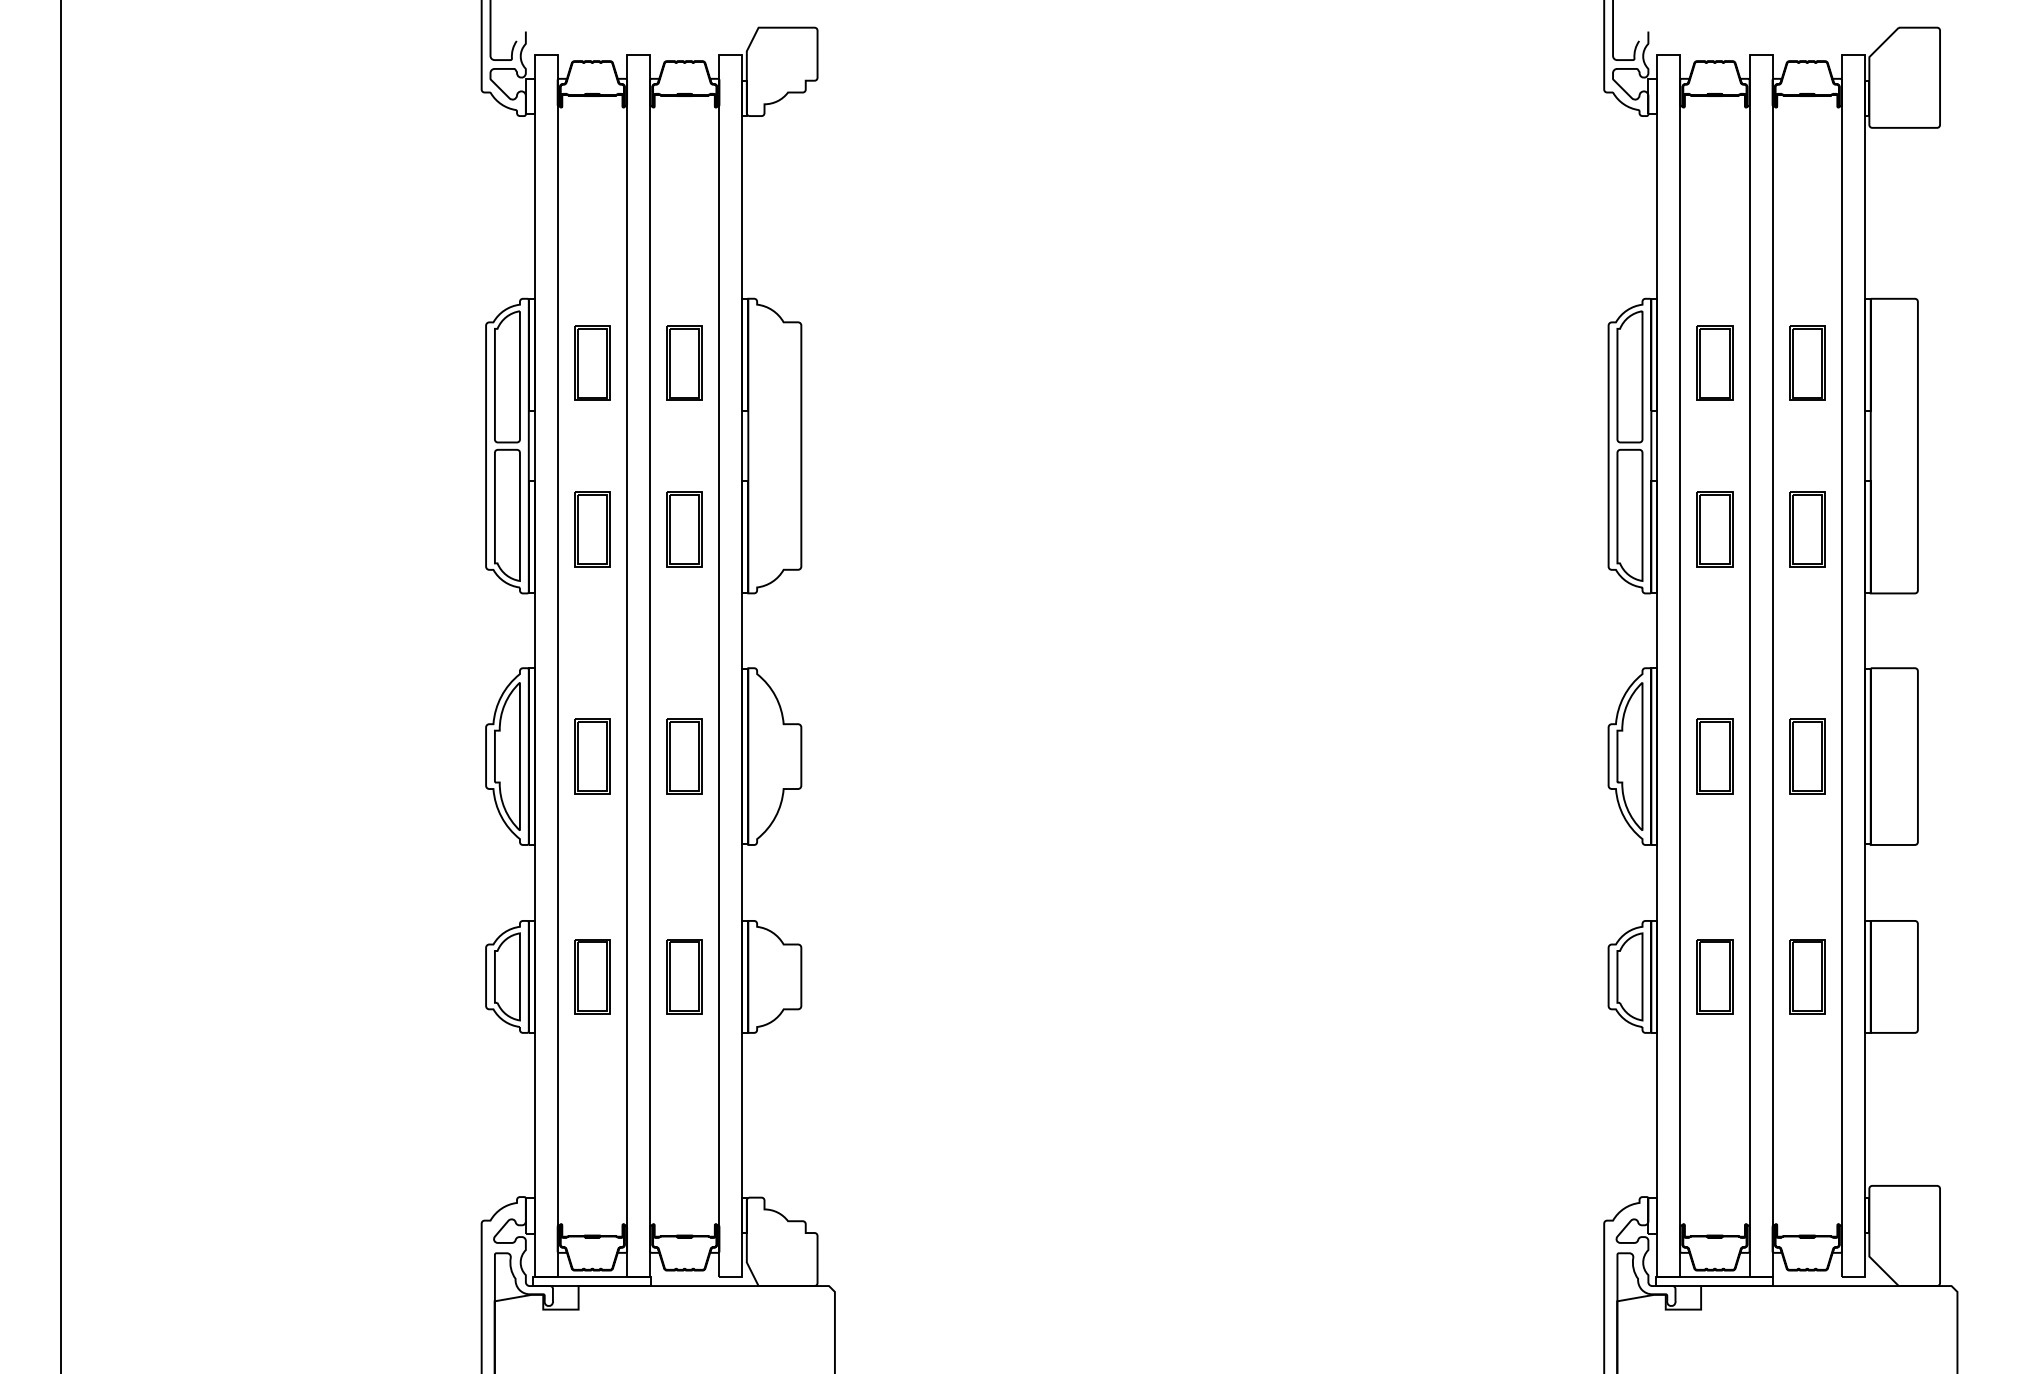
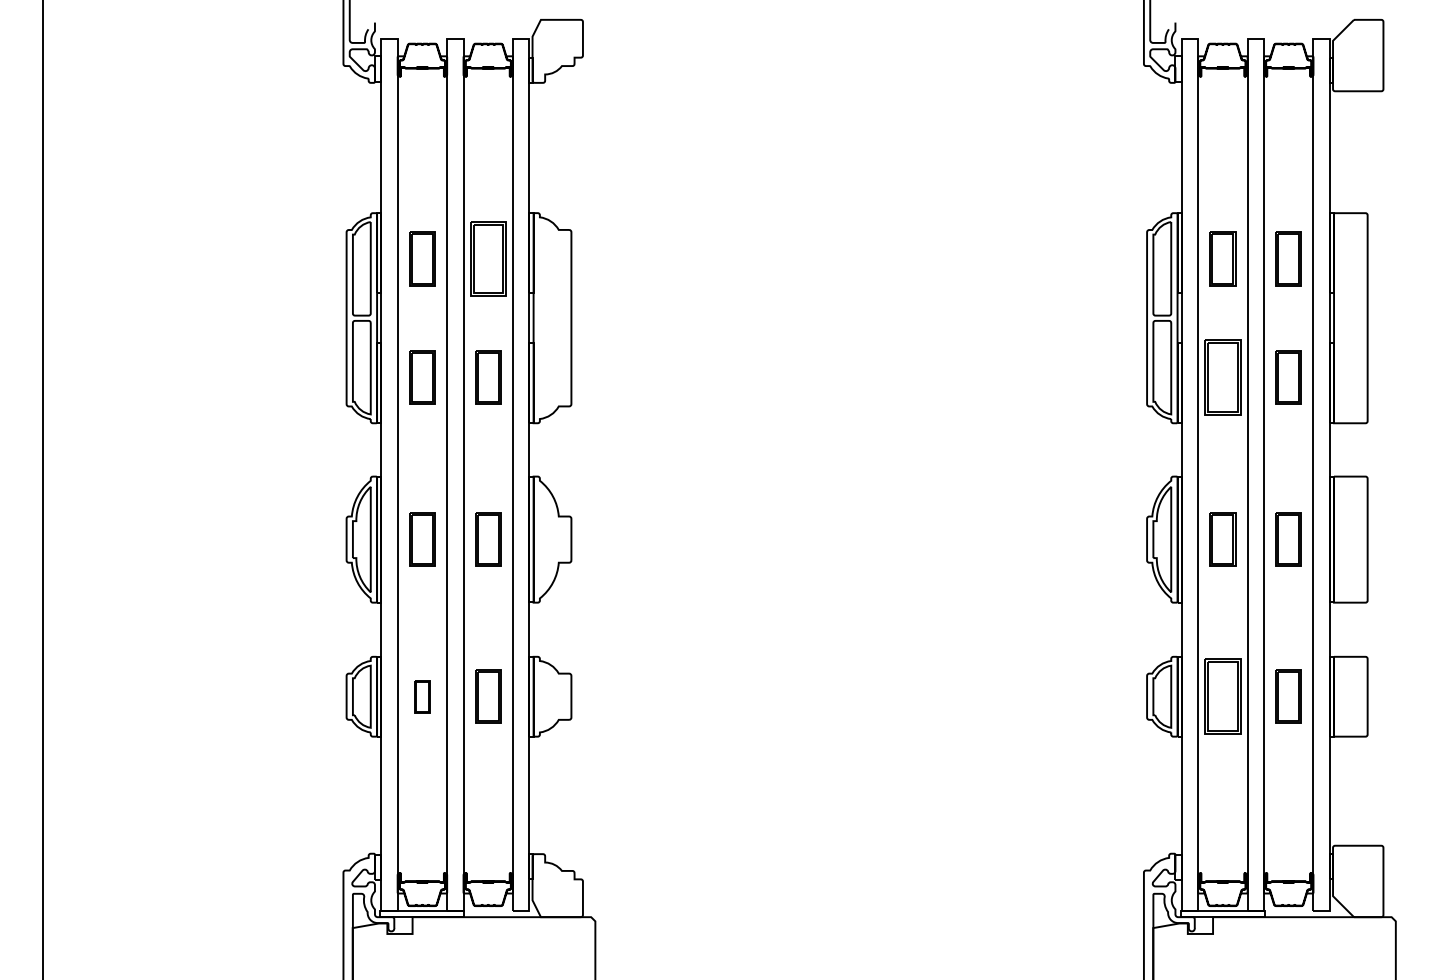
part: (684, 362) -> (488, 258), size x1.4
part: (1714, 529) -> (1222, 377), size x1.4
part: (592, 976) -> (422, 696), size x0.6
part: (1714, 976) -> (1222, 696), size x1.4

